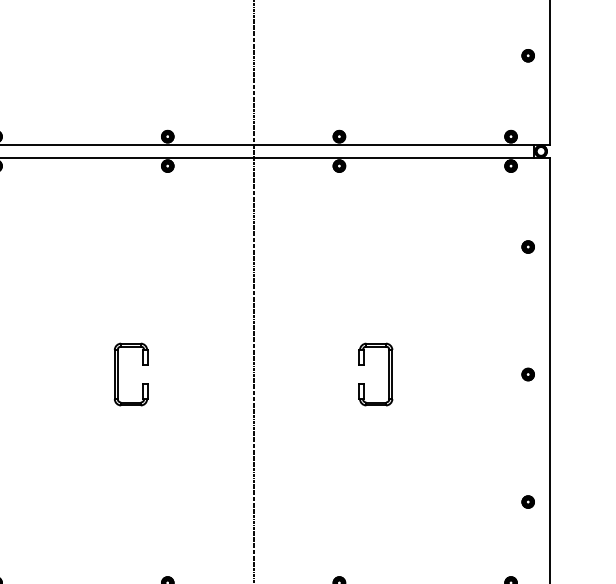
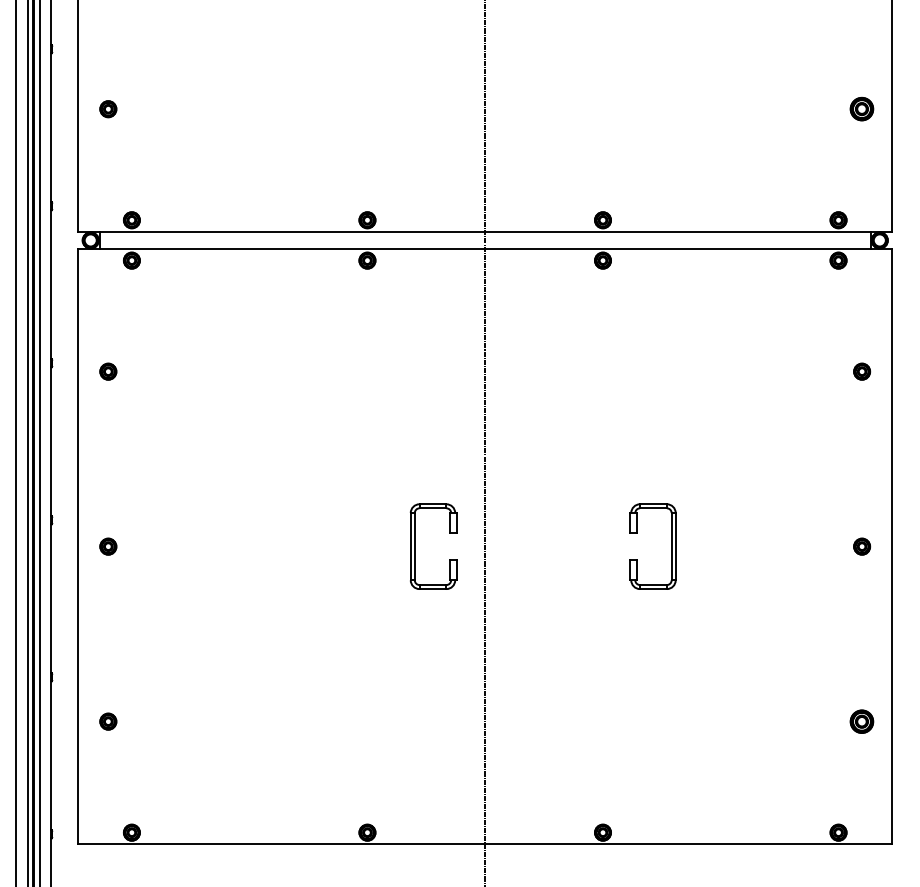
part: (528, 55) -> (862, 109), size x1.4
part: (118, 374) -> (415, 546), moved
part: (528, 501) -> (862, 721), size x1.4

